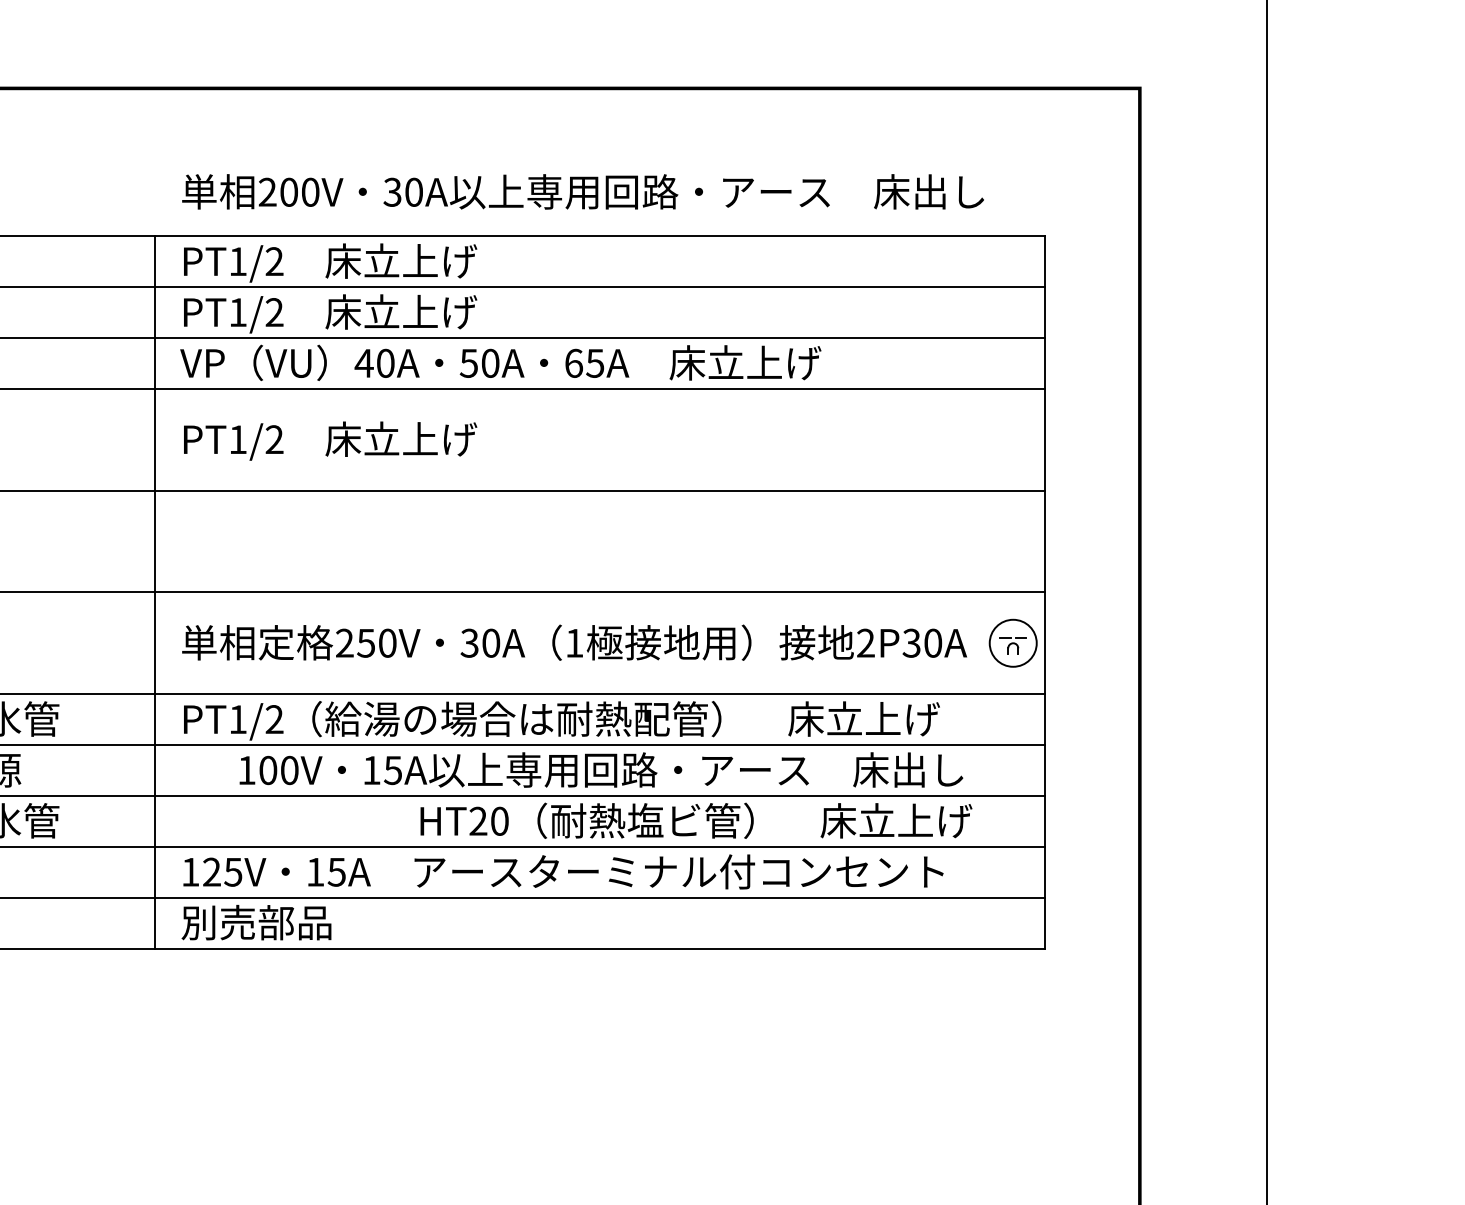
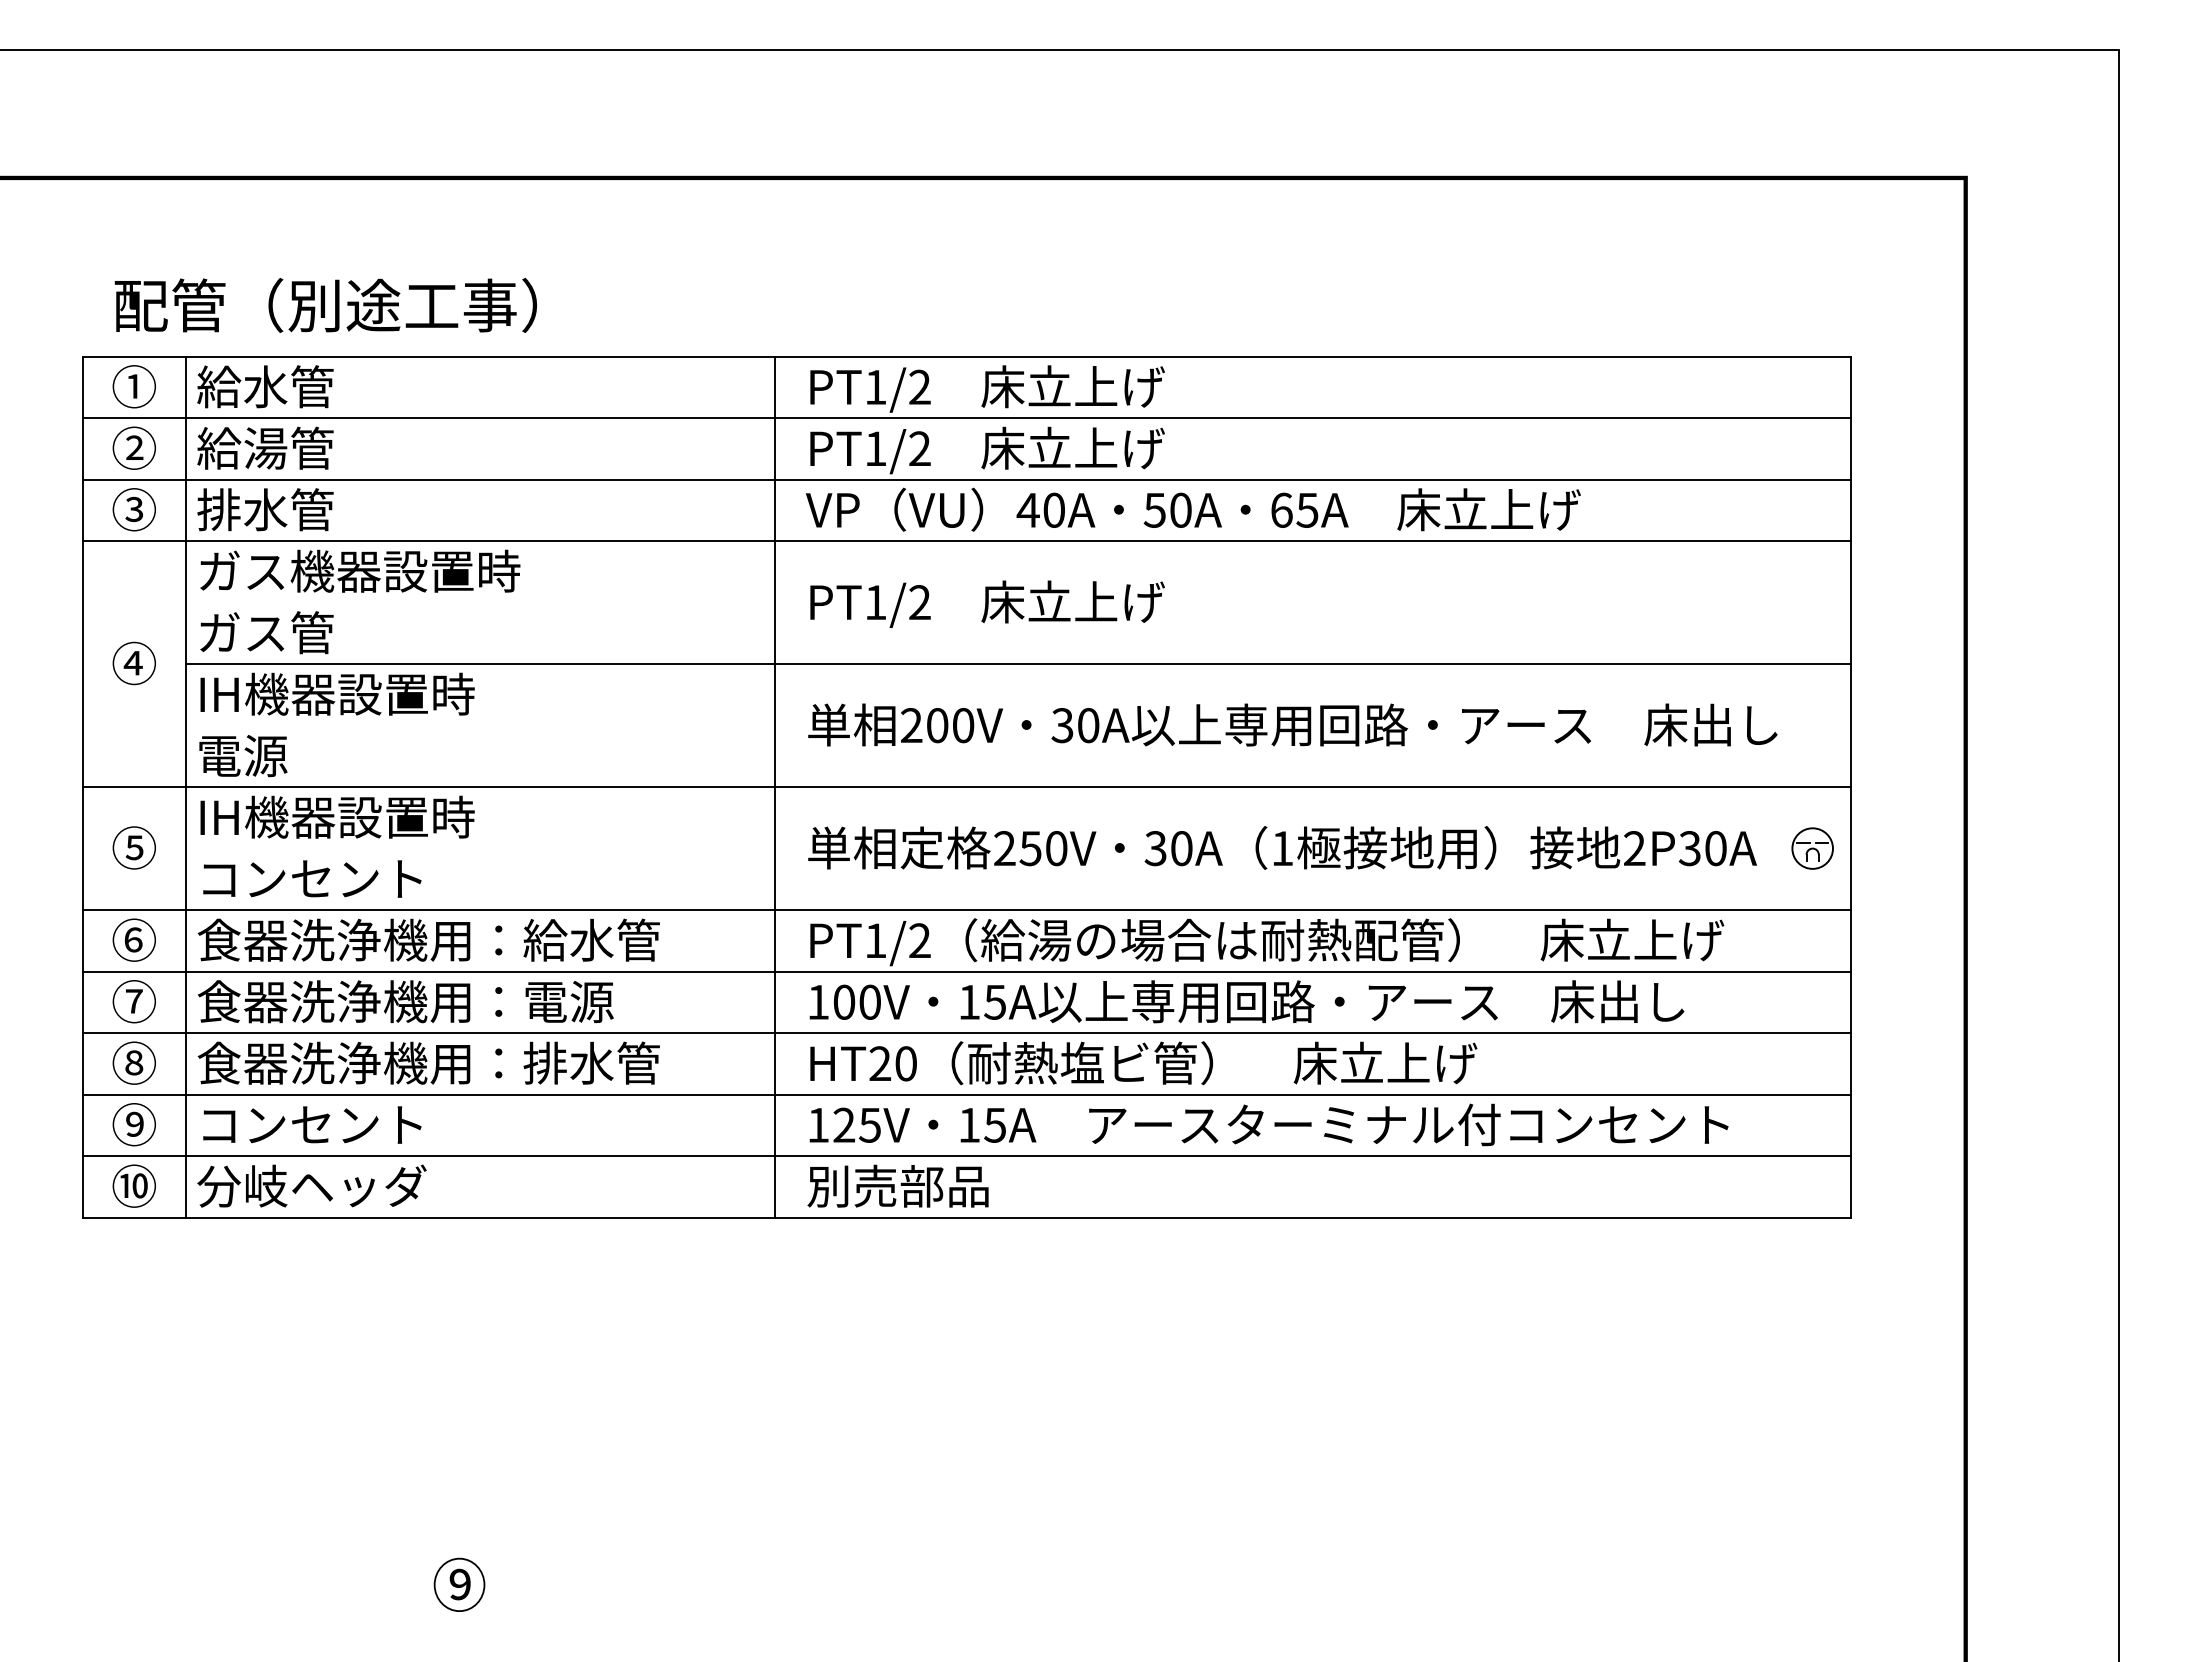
text: (582, 191) -> (1292, 724), moved
circle: (1013, 643) -> (1812, 848), size x0.71
text: (601, 769) -> (1246, 1001), moved
text: (696, 821) -> (1143, 1063), moved

